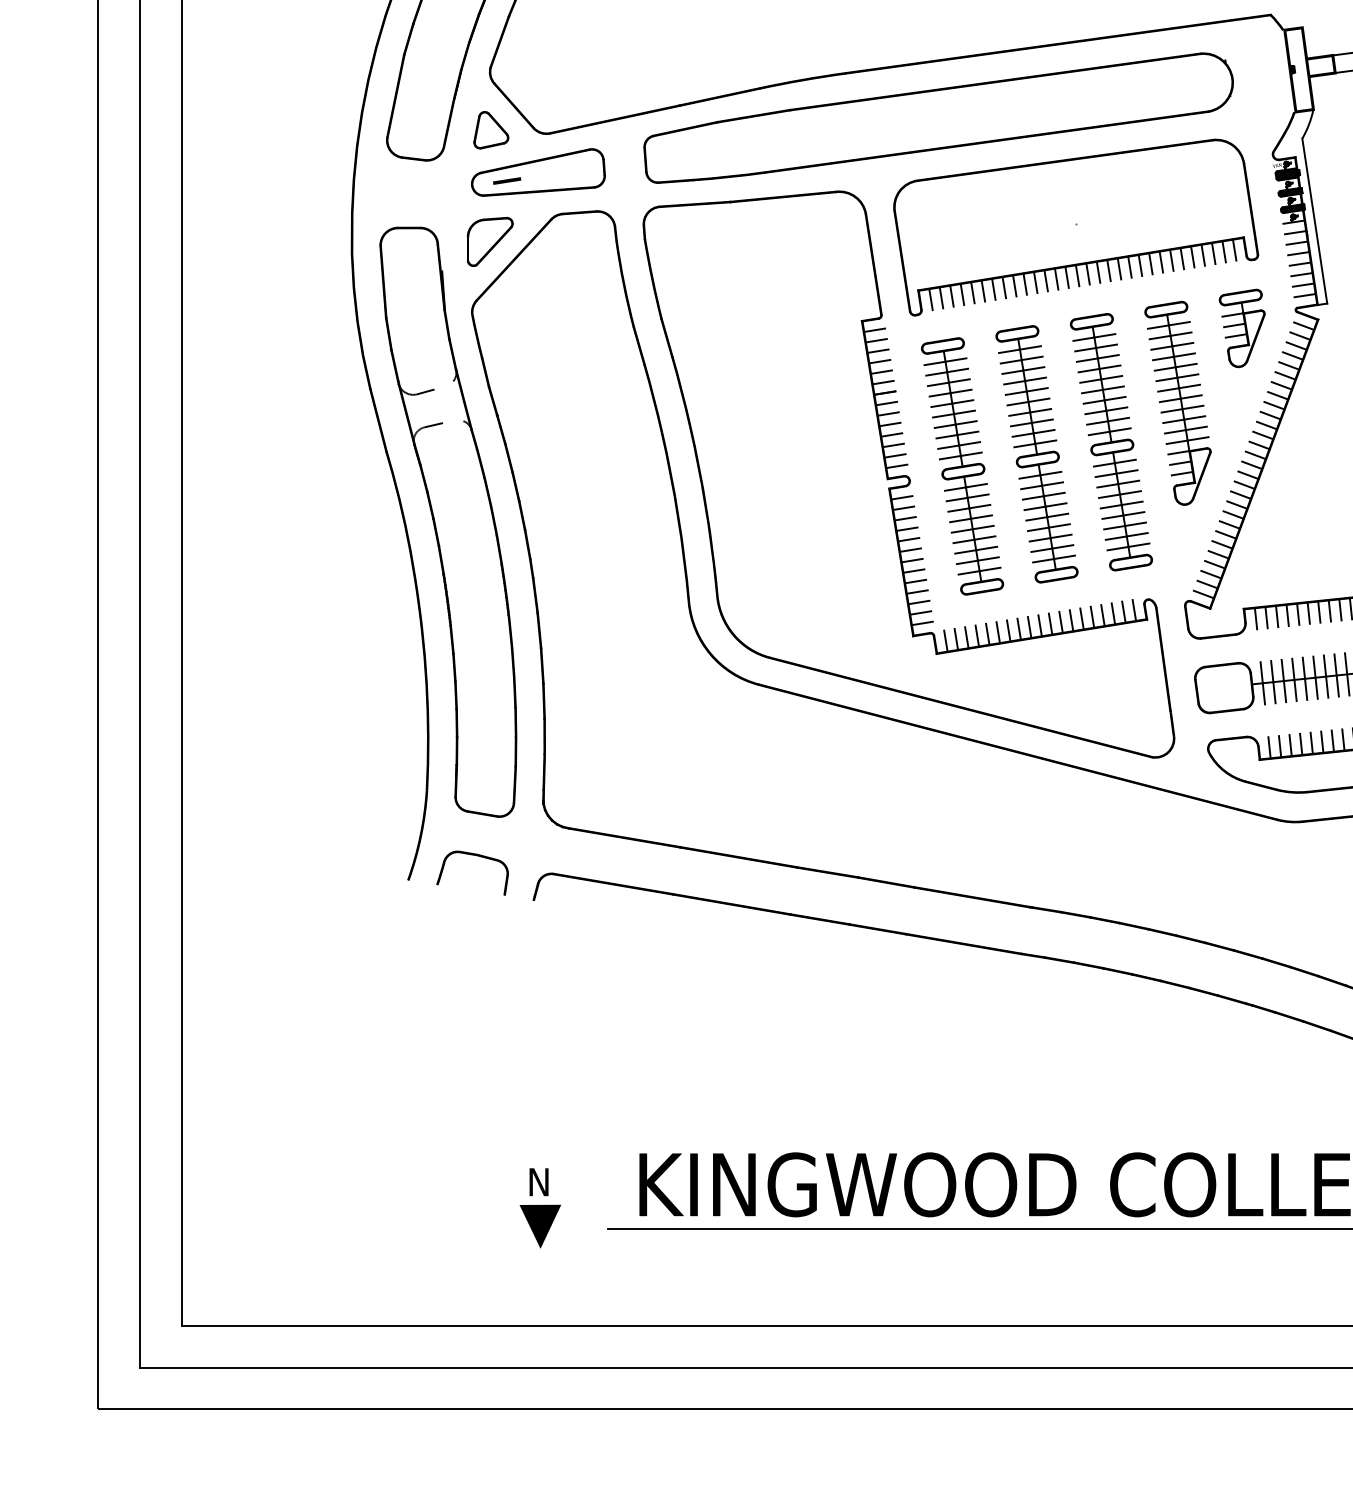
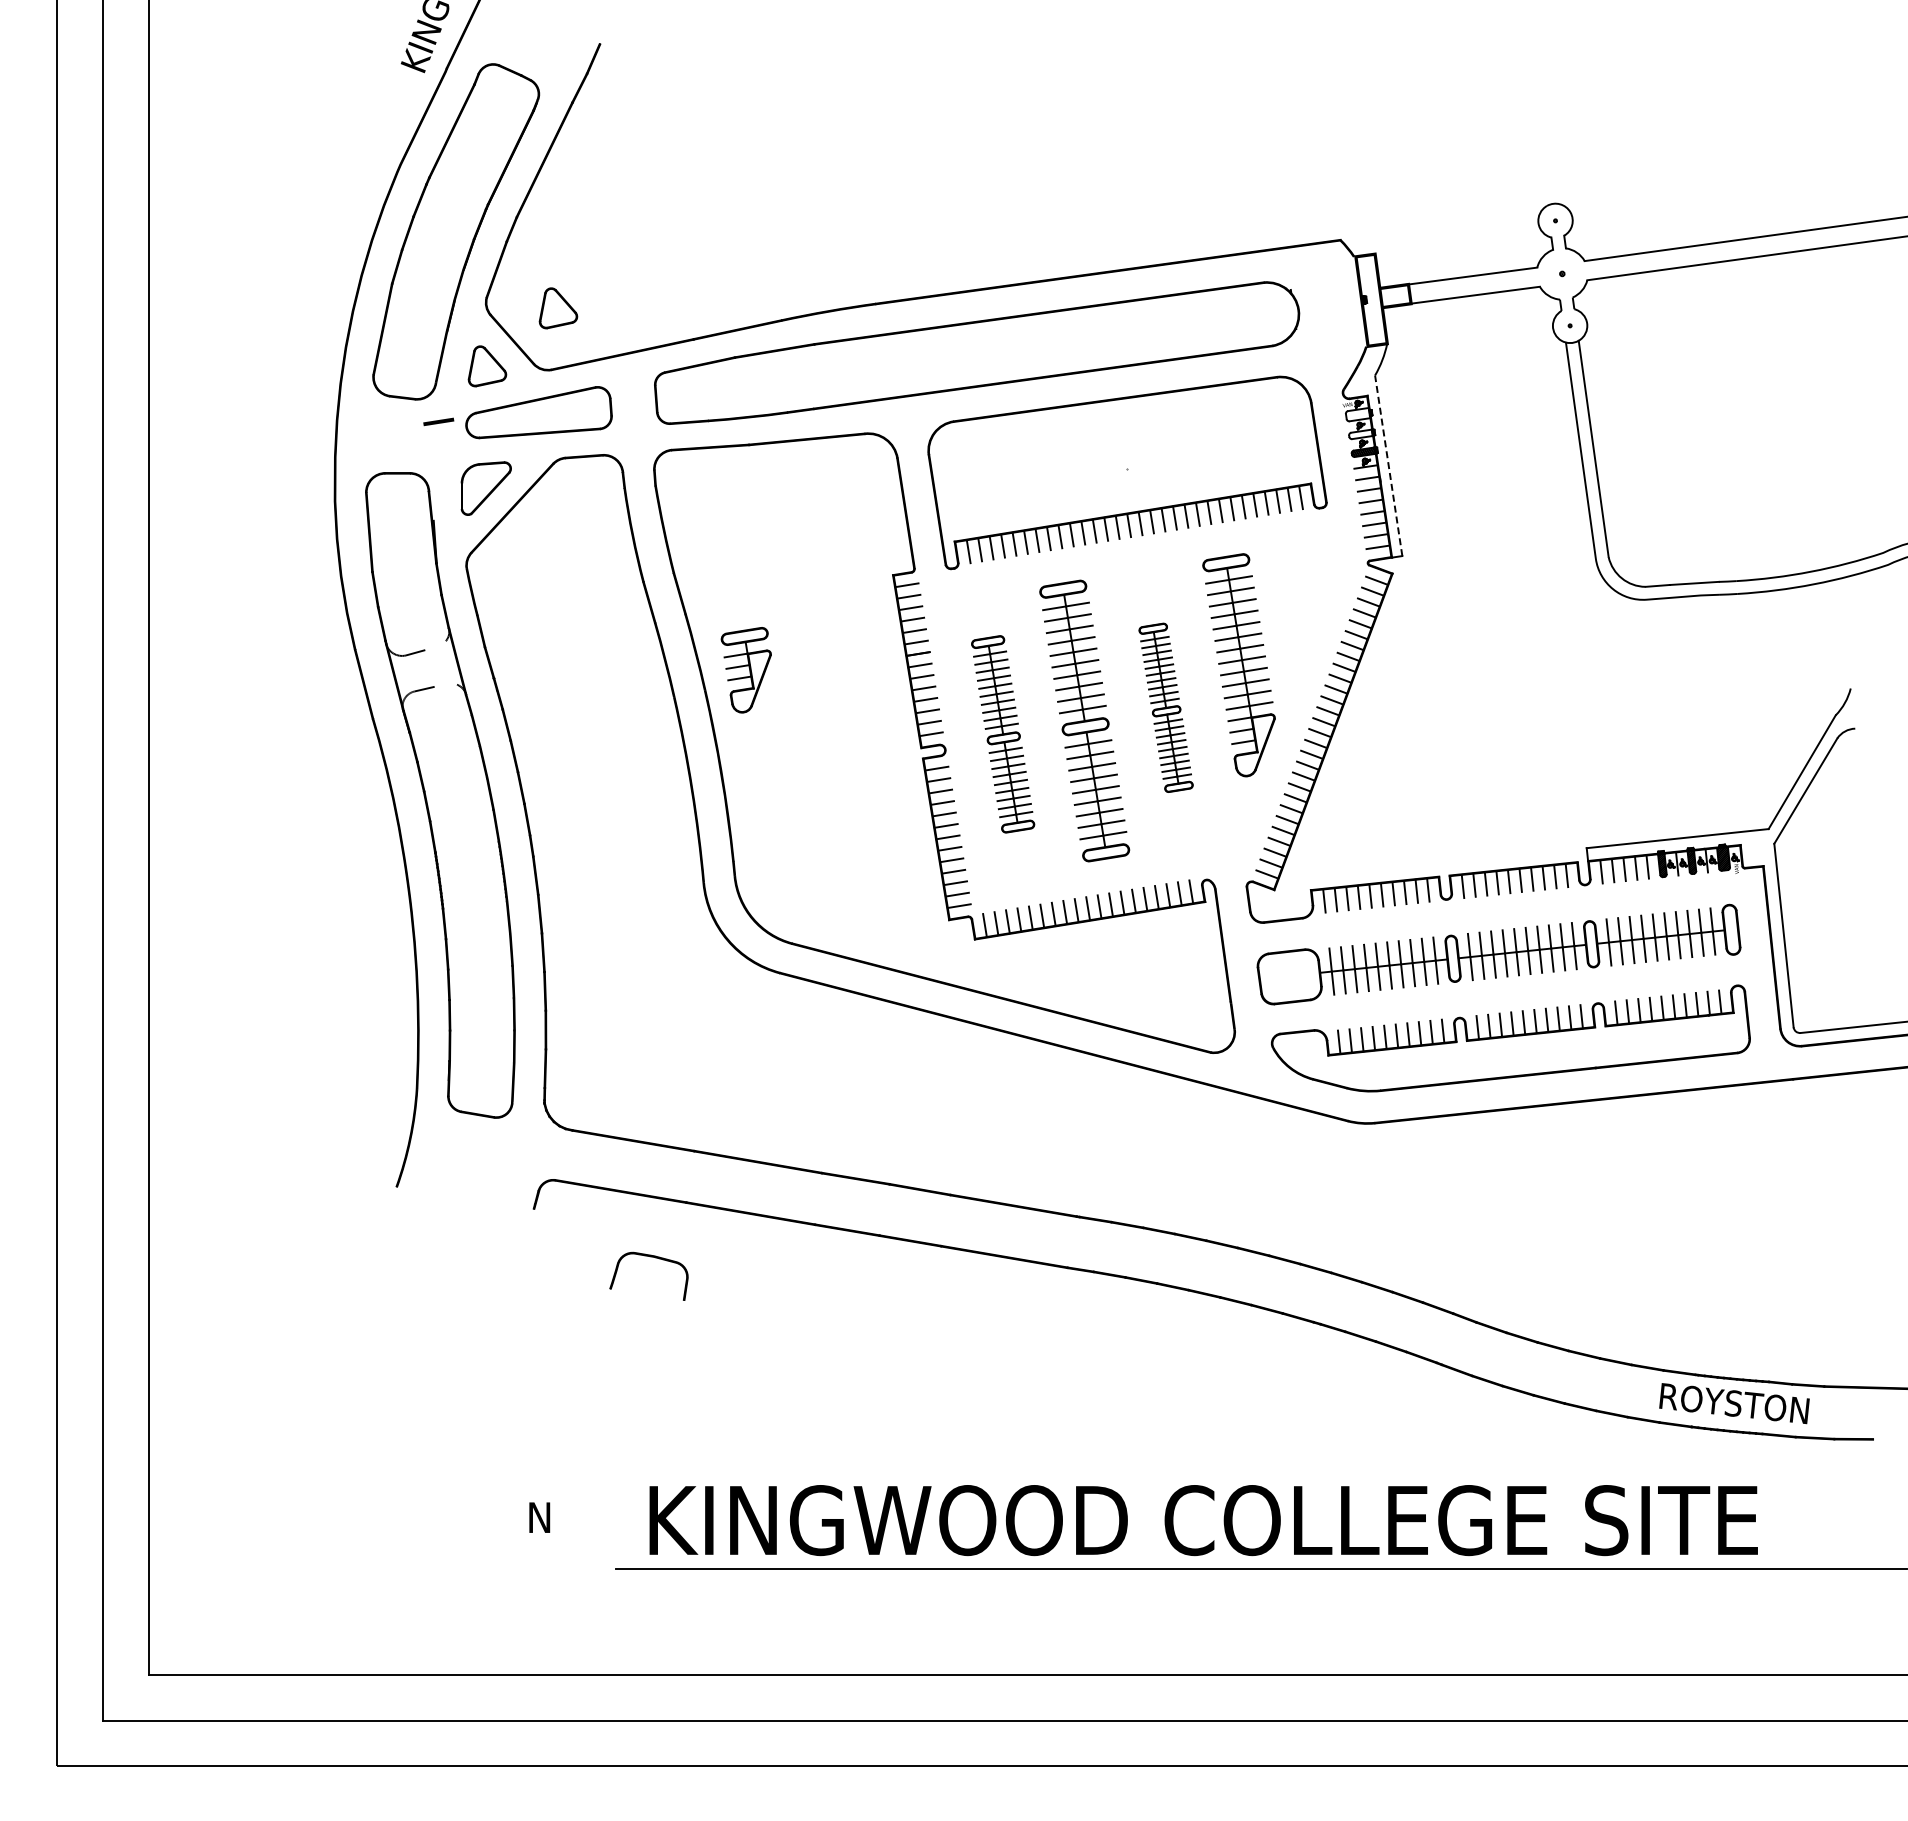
part: (556, 77) -> (558, 308), added
hatch: (1286, 174) -> (1357, 414), removed
line: (506, 180) -> (438, 421), moved
hatch: (1288, 192) -> (1360, 434), removed
line: (1314, 220) -> (1388, 465), solid -> dashed
part: (1241, 328) -> (745, 670), moved
part: (1110, 441) -> (1165, 707), size x0.6
part: (961, 466) -> (1002, 734), size x0.7
part: (473, 855) -> (650, 1257), moved
line: (539, 1226) -> (540, 1566), removed

